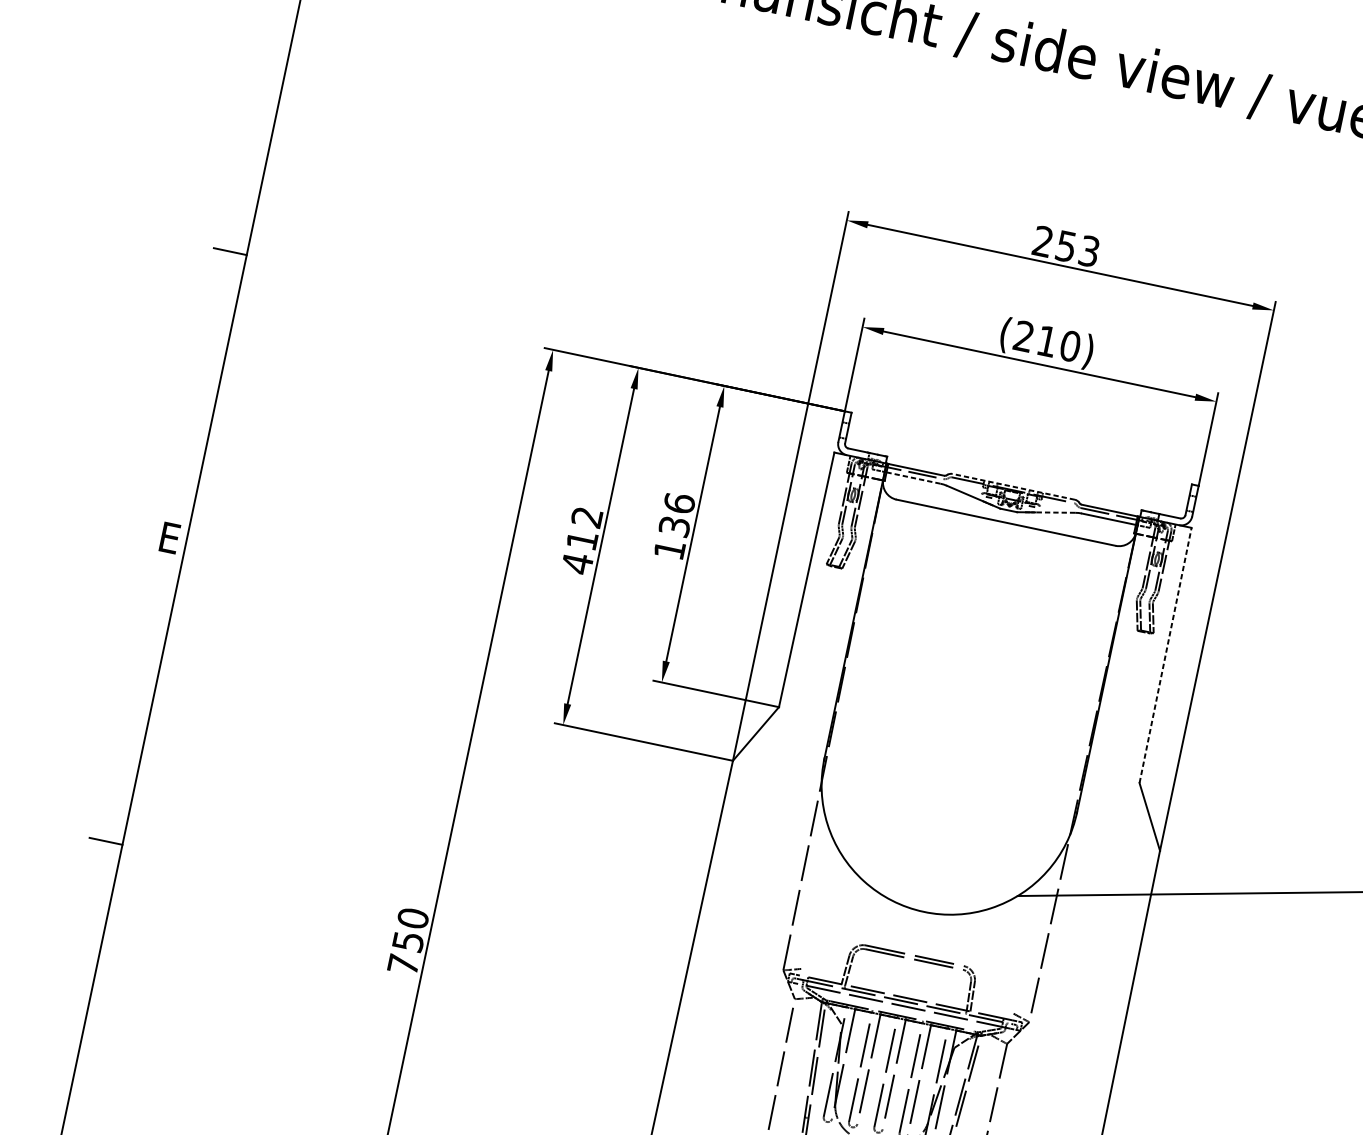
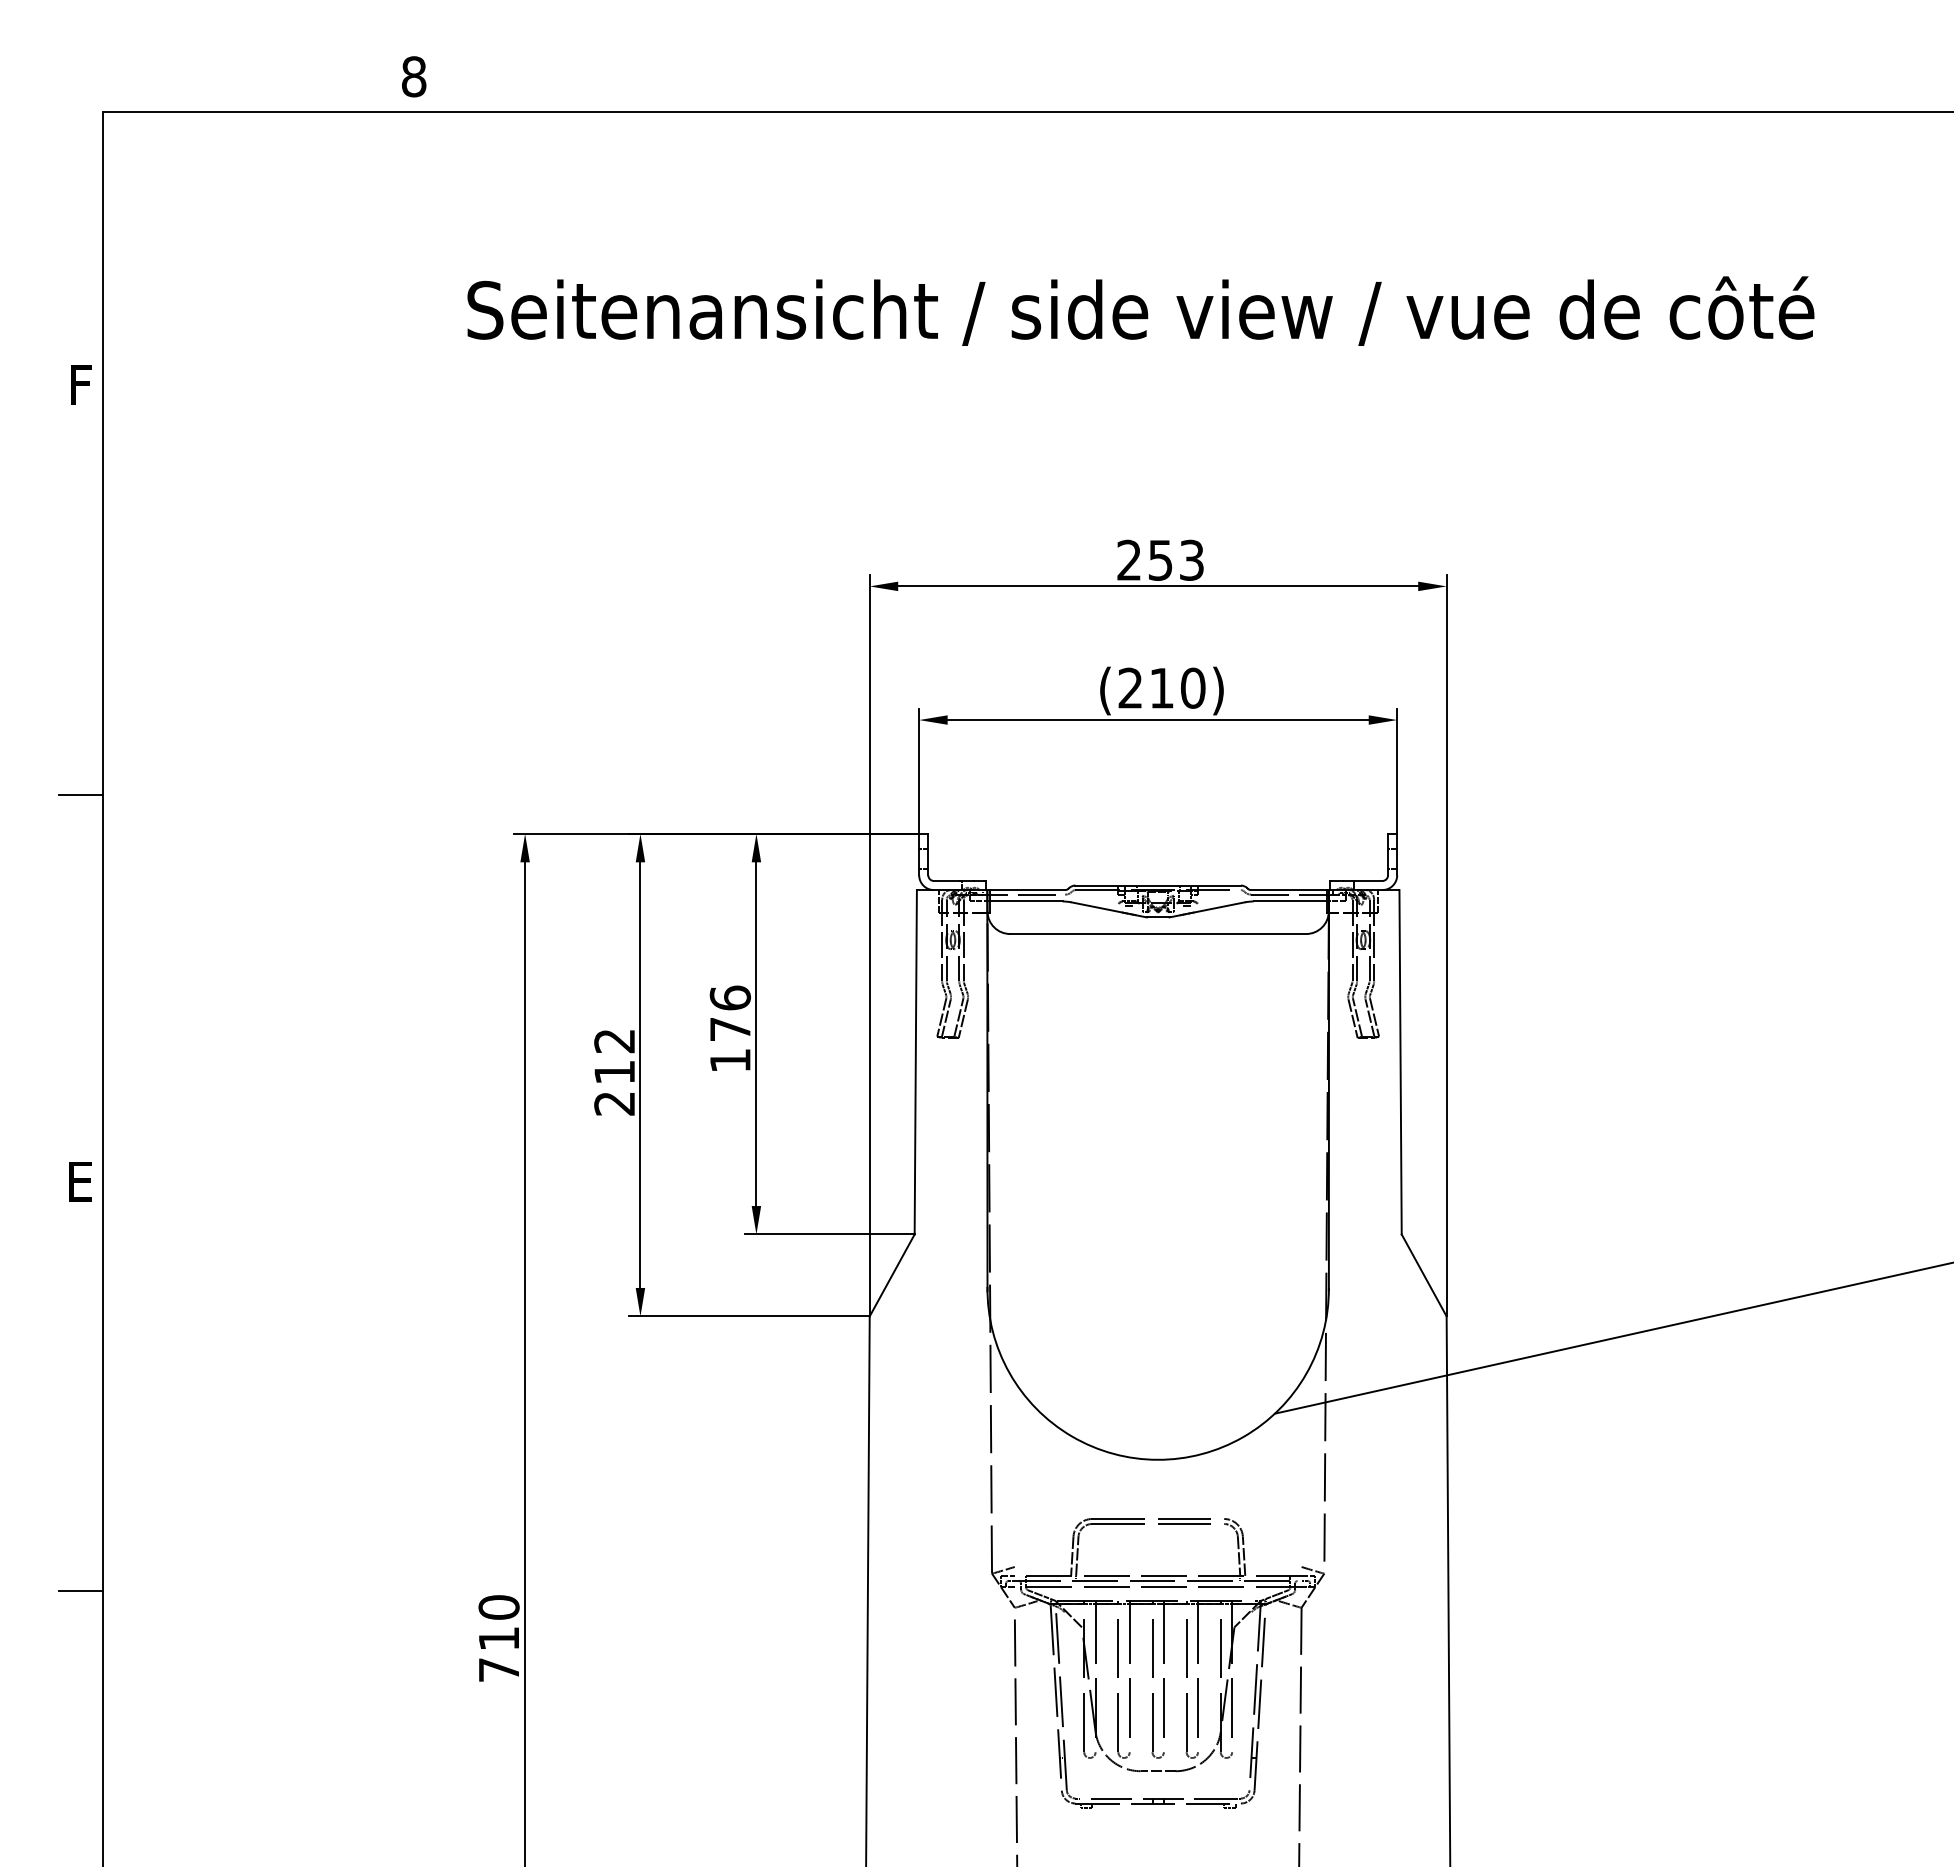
line: (913, 477) -> (1025, 901), dashed -> solid
line: (1013, 486) -> (1158, 885), dashed -> solid
line: (1054, 512) -> (1218, 907), dashed -> solid
text: (673, 526) -> (729, 1029), 136 -> 176
text: (577, 563) -> (614, 1103), 412 -> 212
line: (1165, 654) -> (1400, 1061), dashed -> solid
text: (408, 941) -> (499, 1638), 750 -> 710

